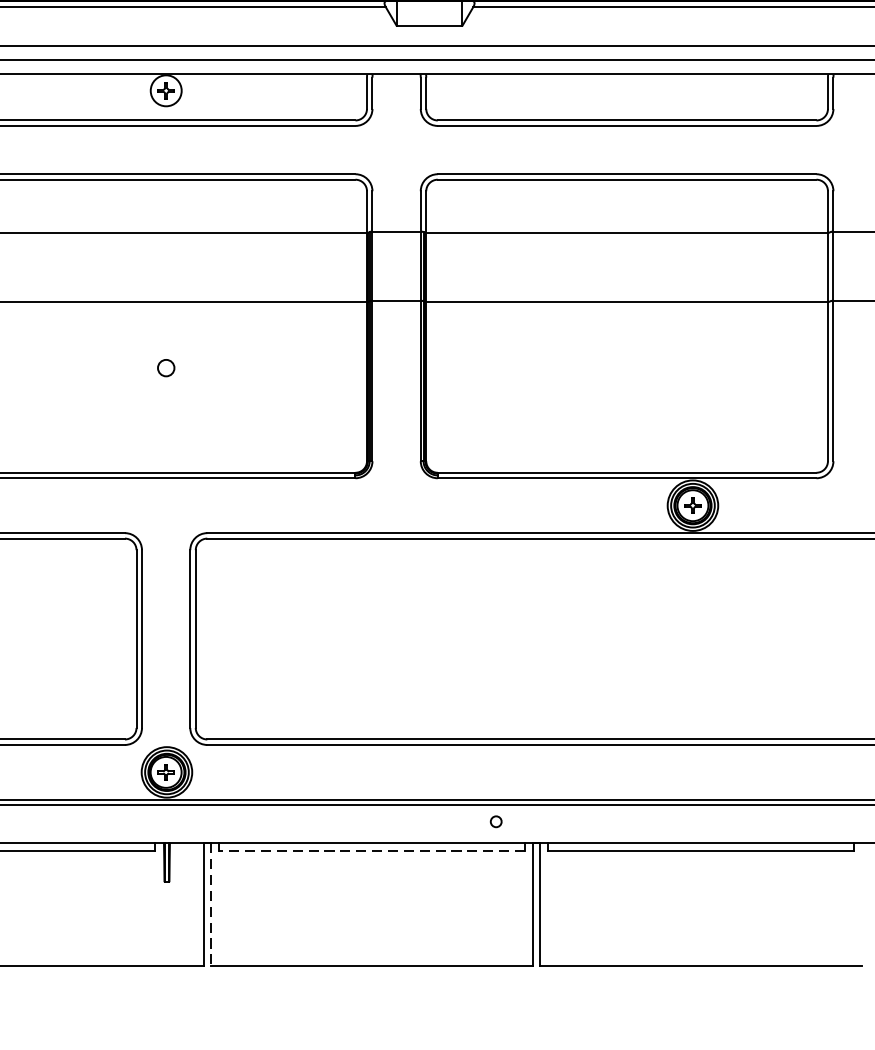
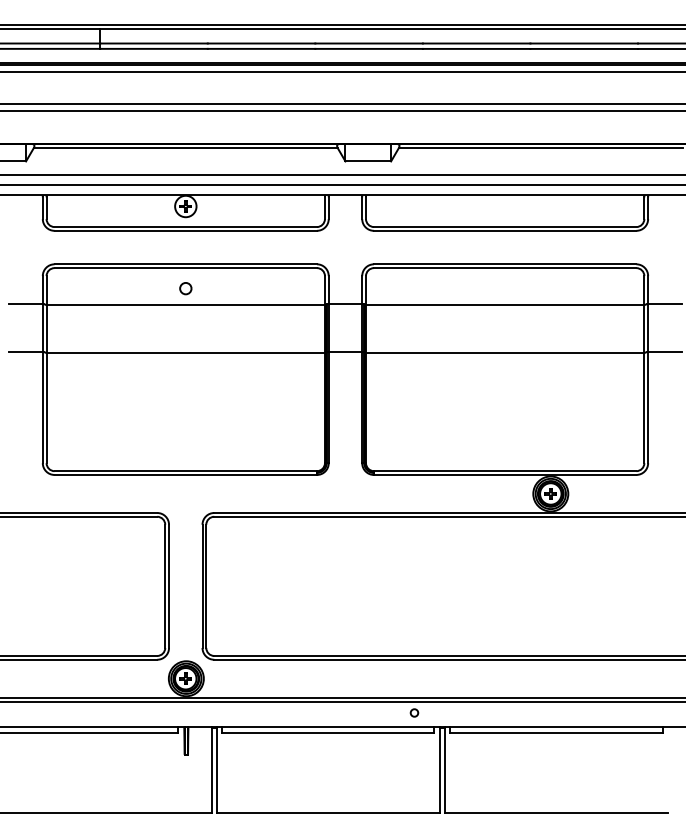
circle: (165, 367) -> (185, 288), moved
line: (370, 851) -> (327, 733), dashed -> solid
line: (210, 904) -> (216, 770), dashed -> solid

